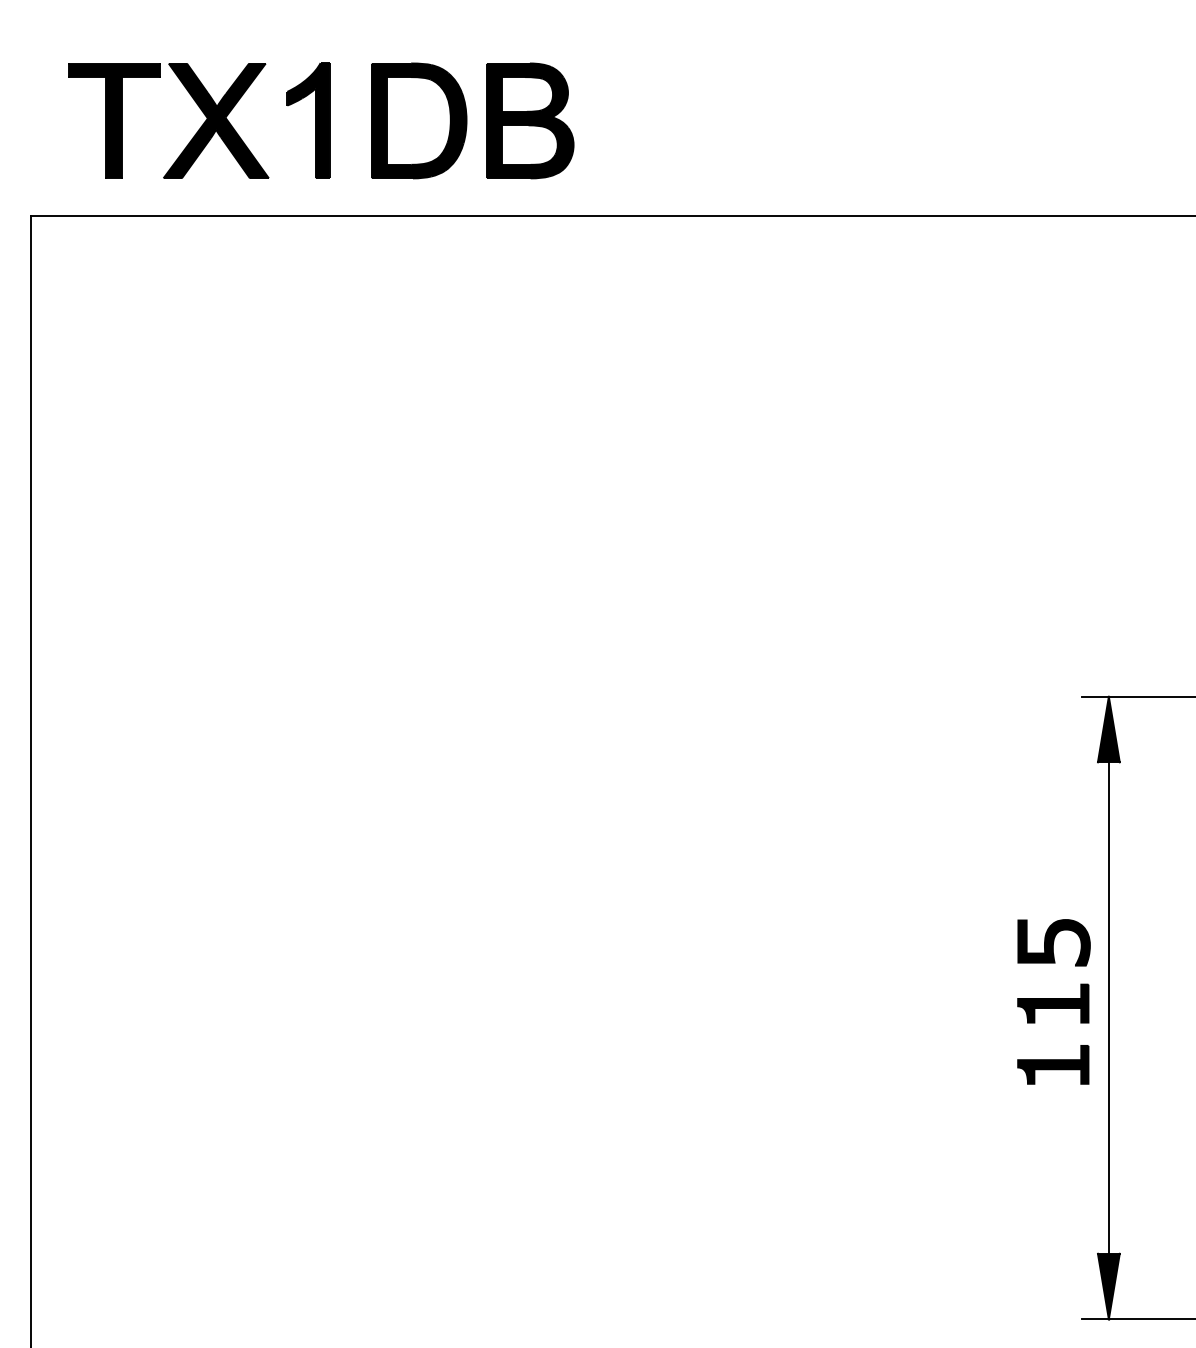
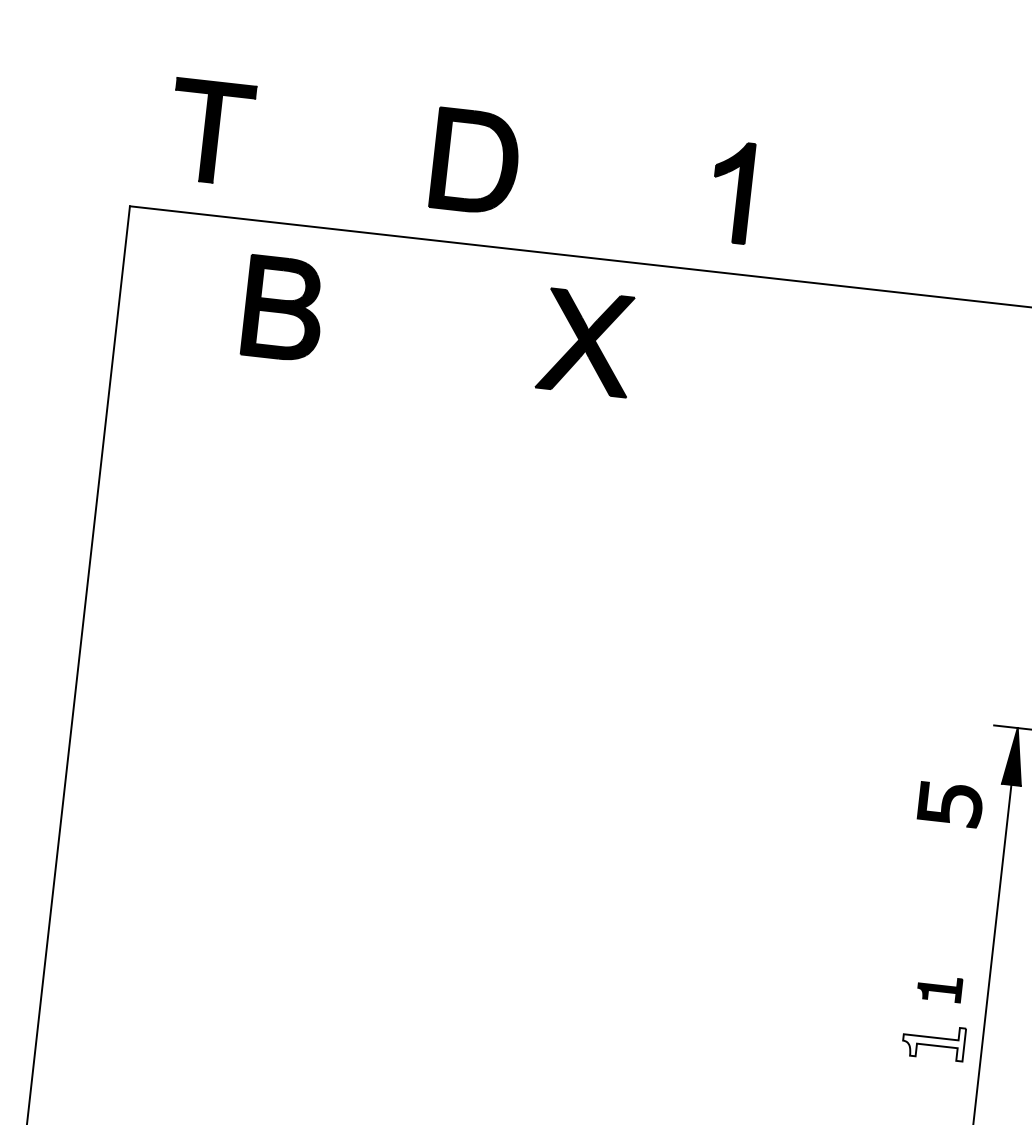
part: (216, 120) -> (586, 342), moved
part: (315, 120) -> (737, 192), moved
part: (530, 120) -> (284, 308), moved
part: (1053, 942) -> (950, 804), moved
part: (1053, 1003) -> (939, 988), size x0.7
fill: (1053, 1064) -> (934, 1041), removed

